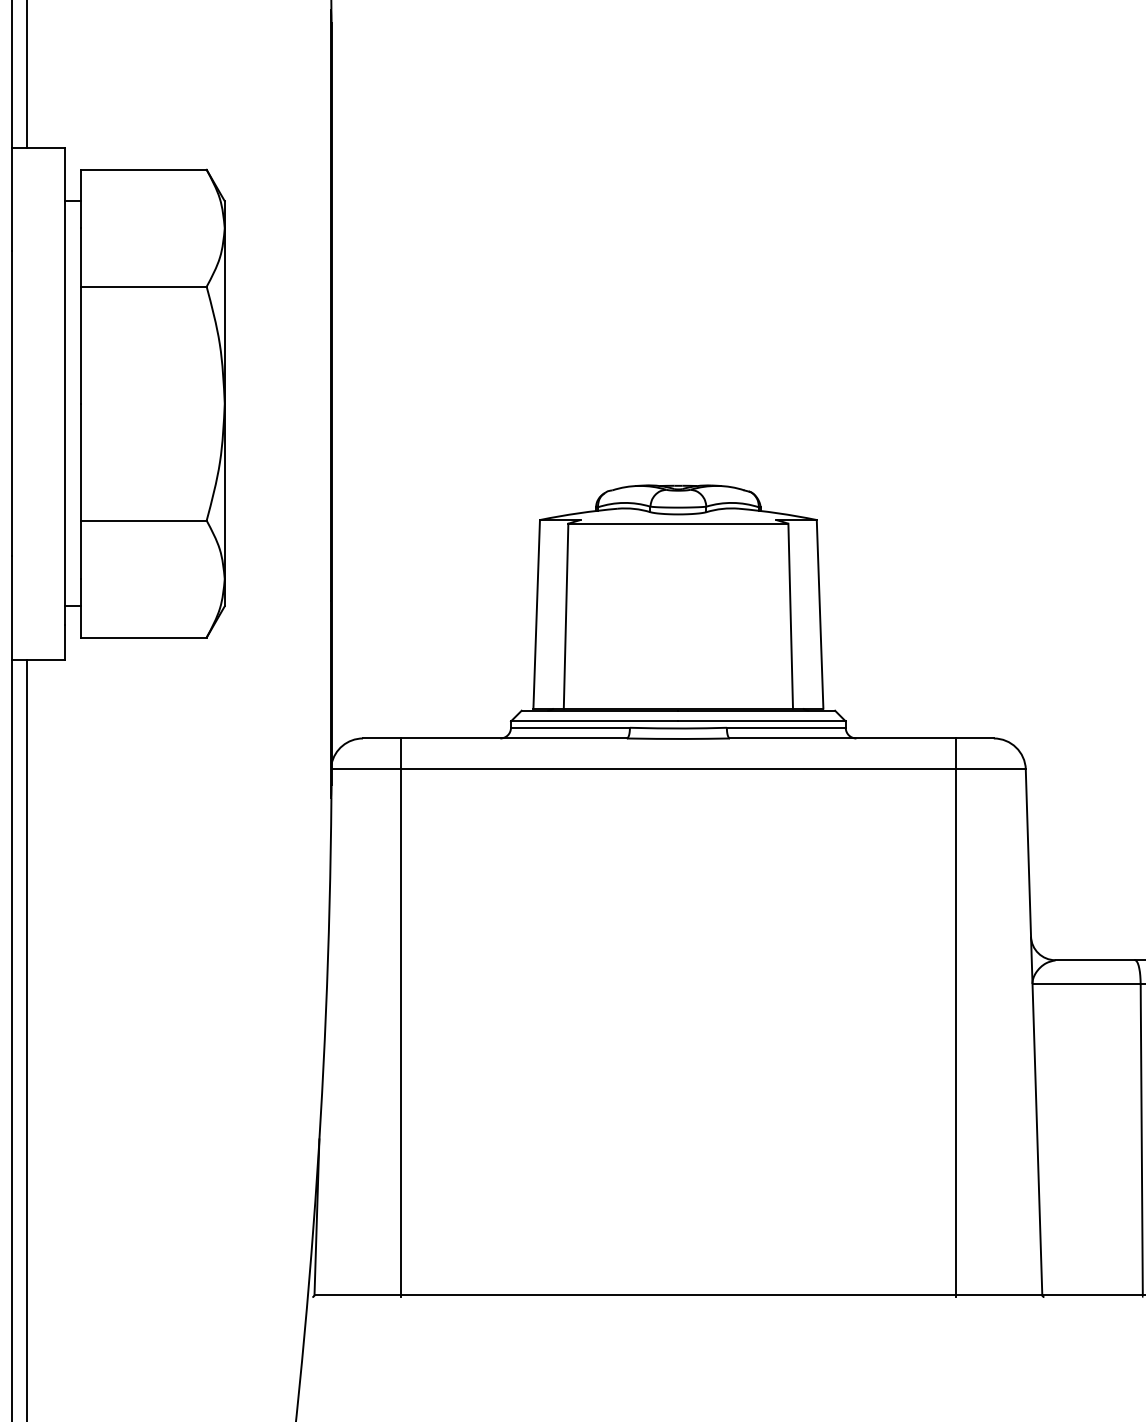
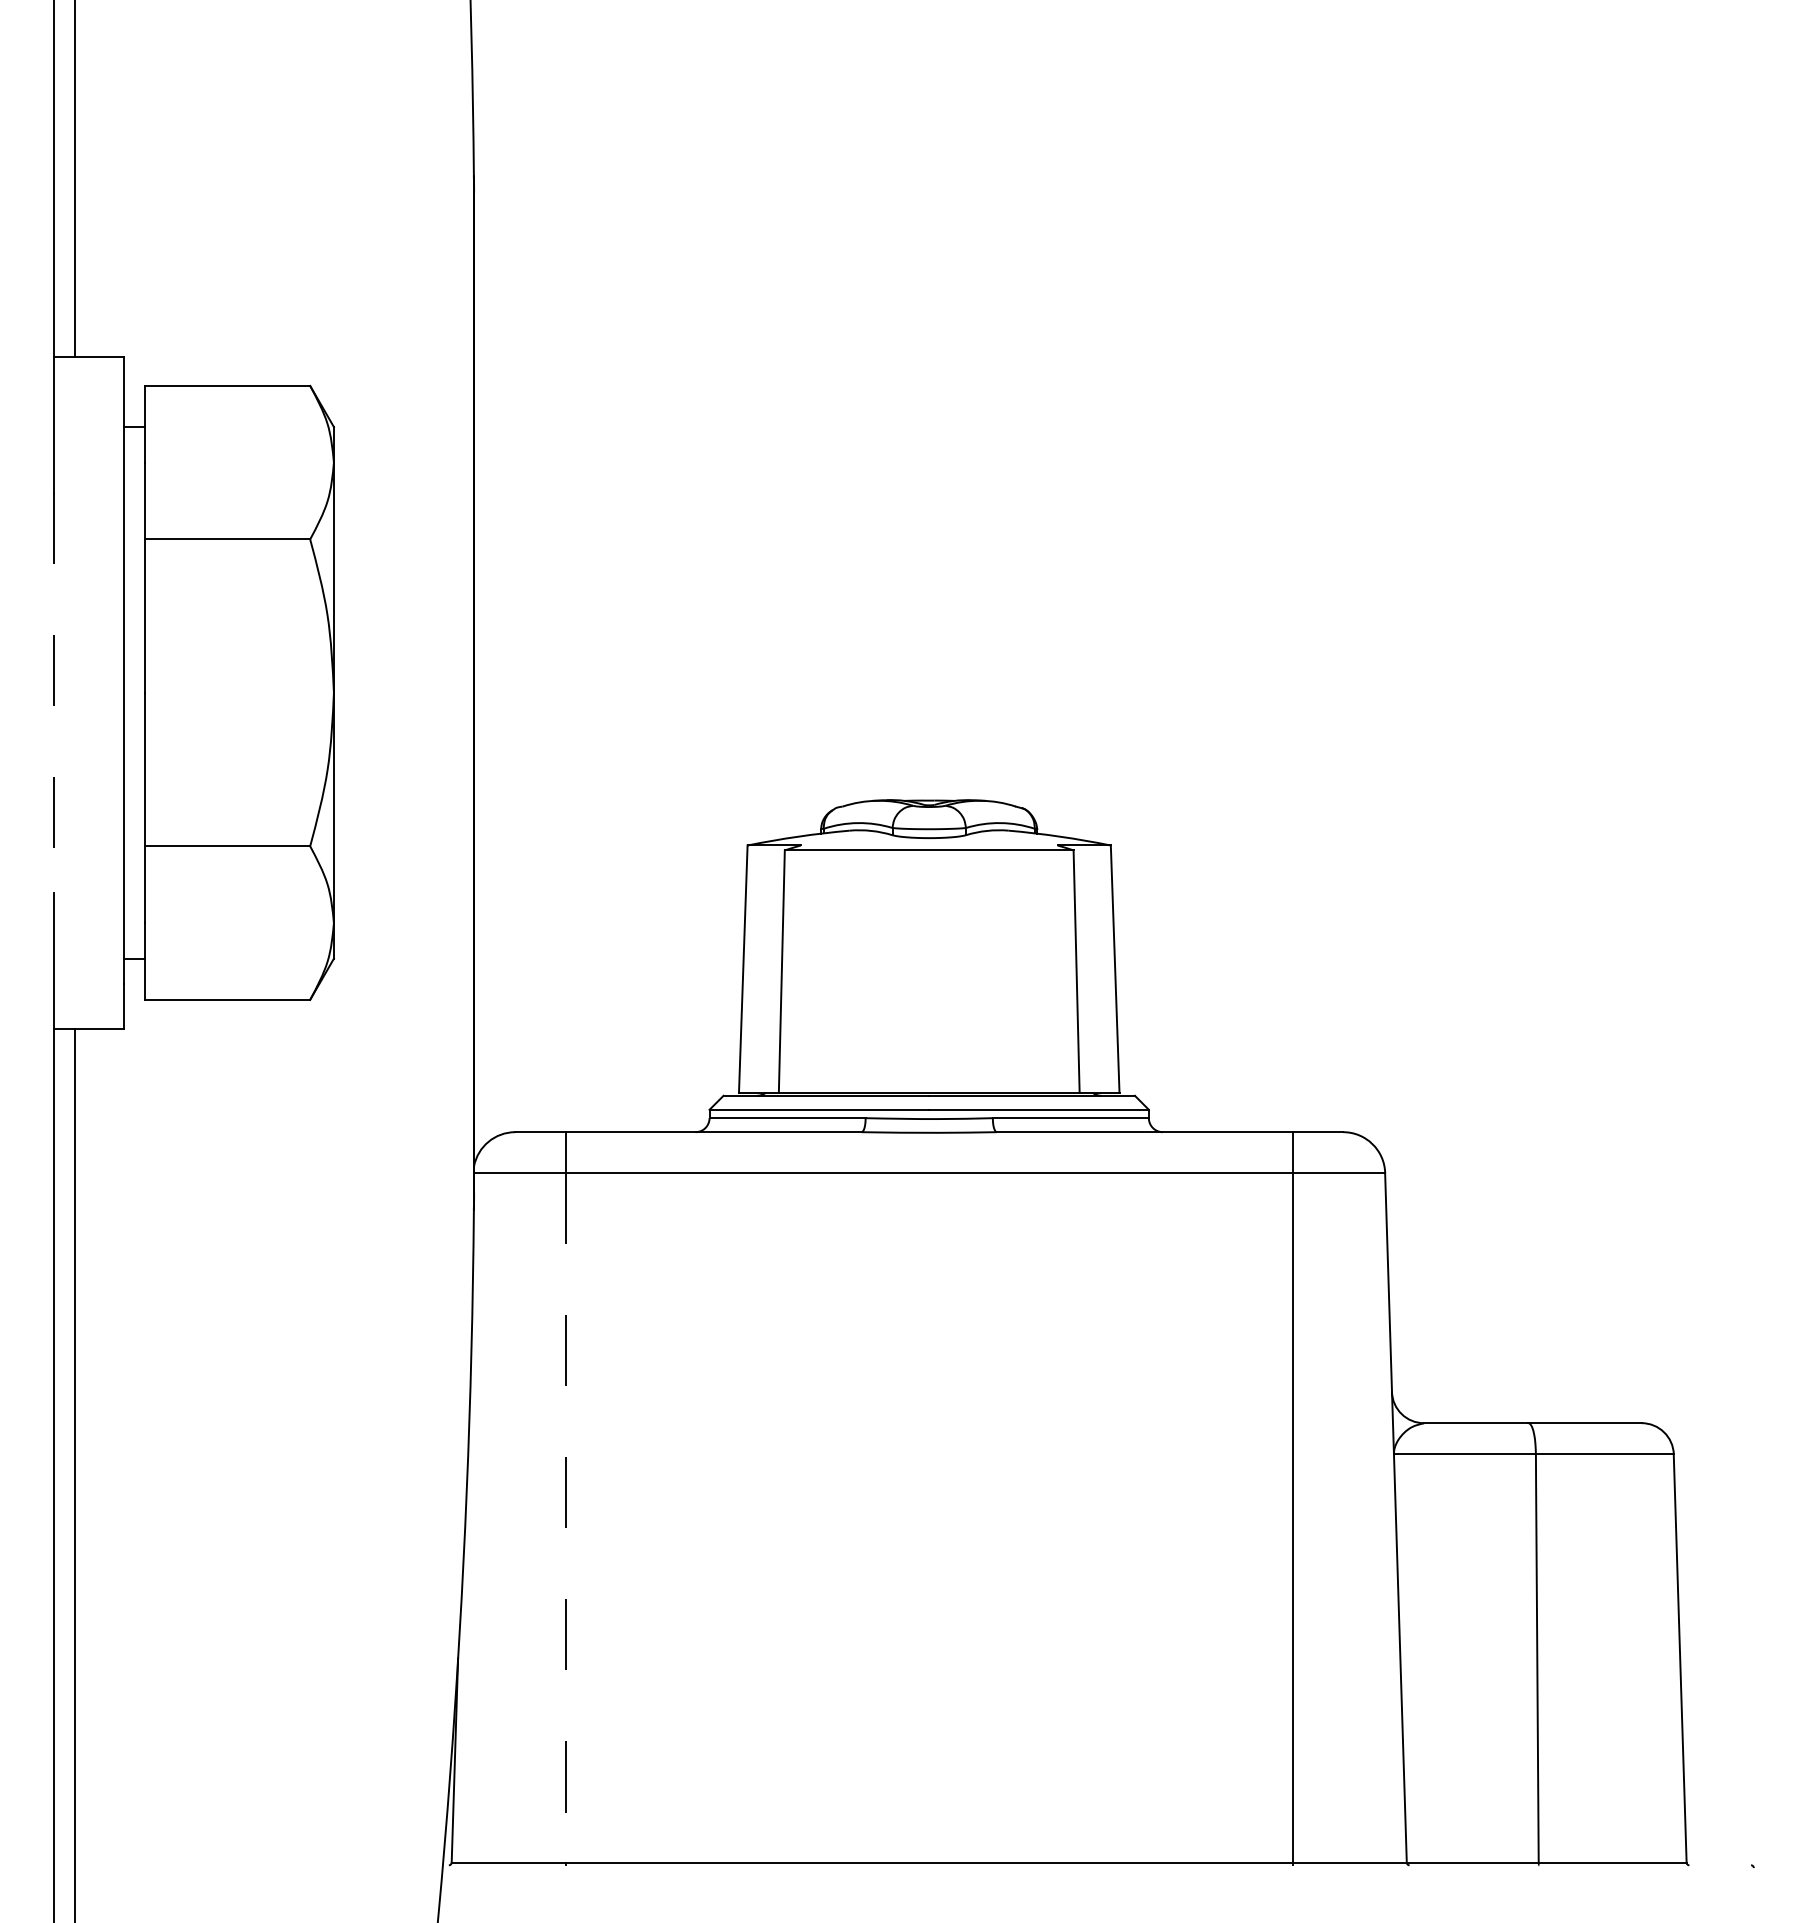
line: (11, 404) -> (54, 693), solid -> dashed
line: (401, 1032) -> (565, 1517), solid -> dashed

